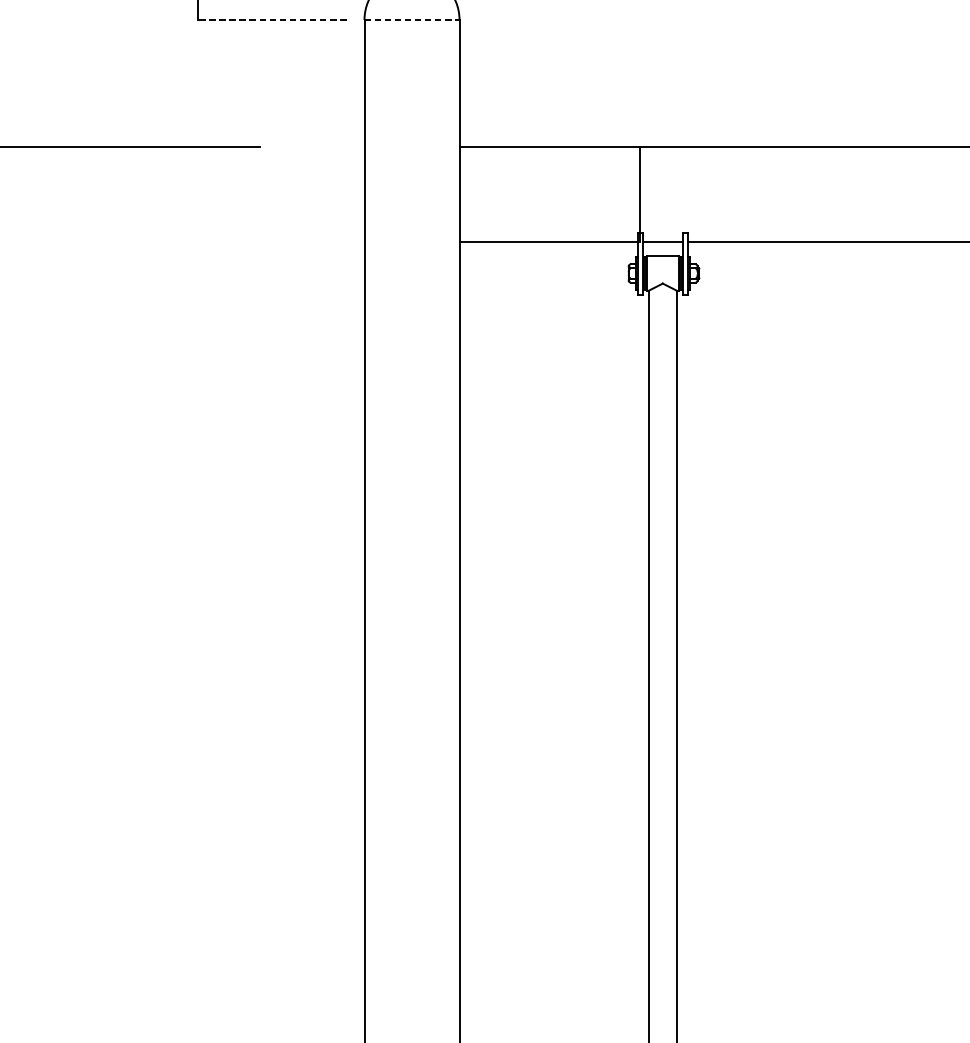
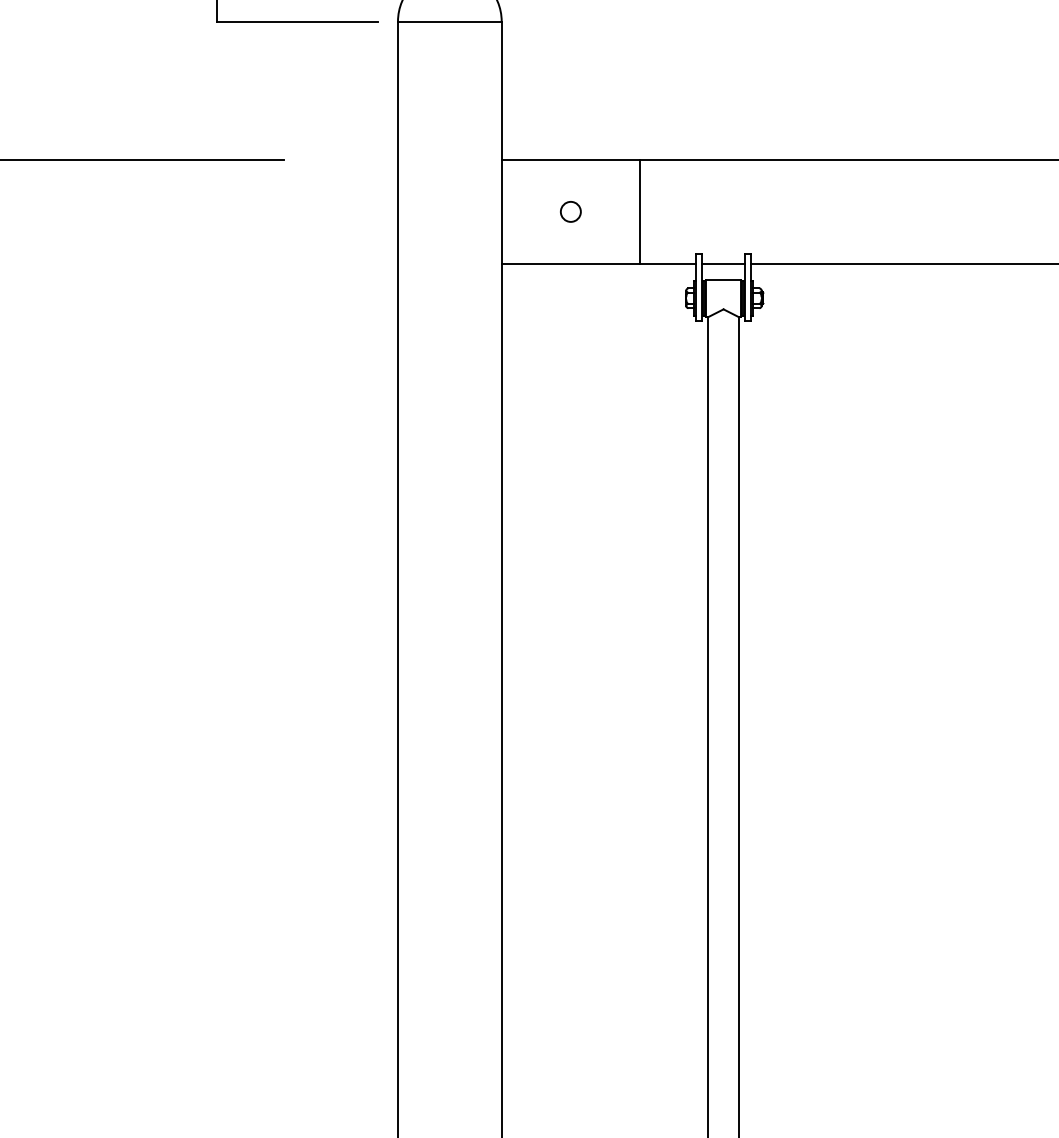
line: (272, 19) -> (297, 21), dashed -> solid
line: (411, 19) -> (449, 21), dashed -> solid
circle: (522, 193) -> (570, 211), added
line: (640, 193) -> (640, 211), moved

